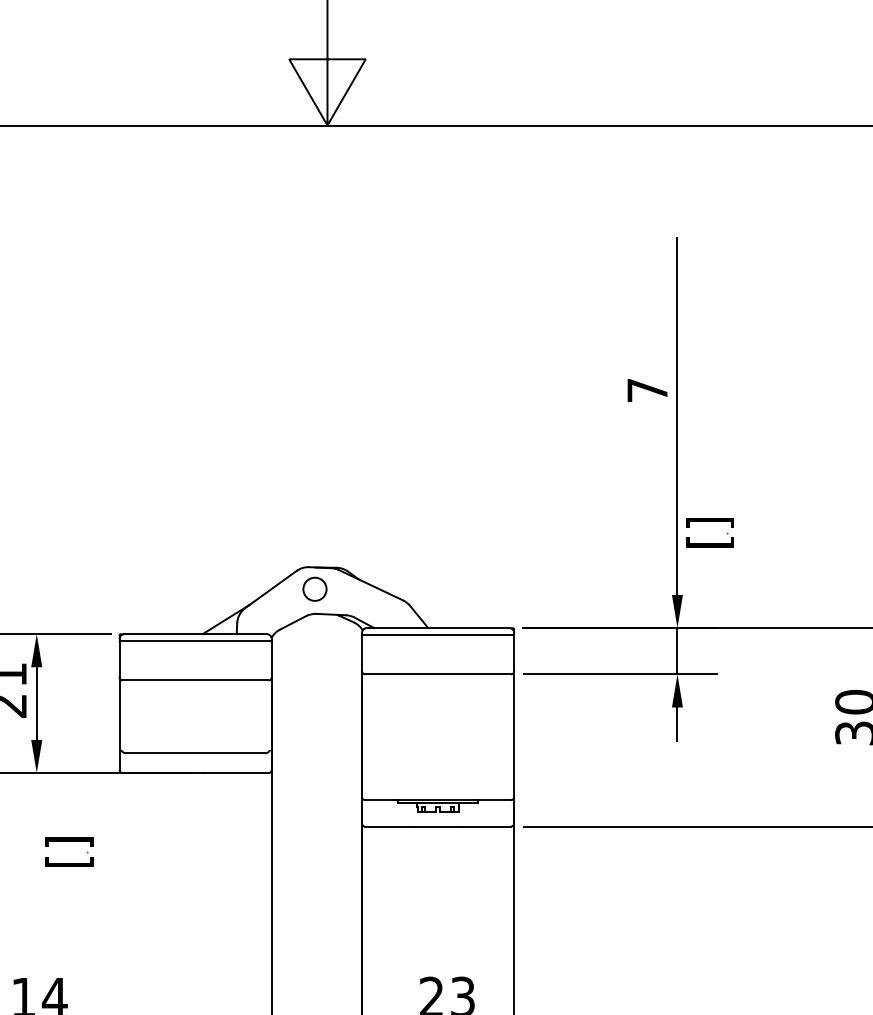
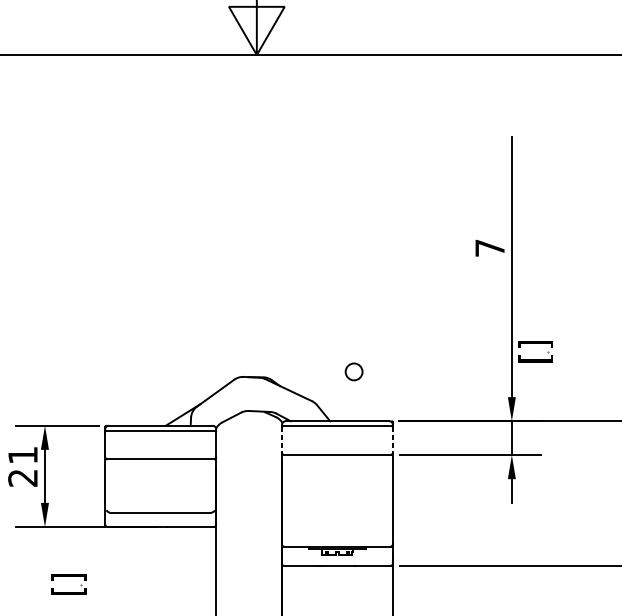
circle: (314, 588) -> (353, 371), moved
line: (361, 654) -> (281, 440), solid -> dashed
line: (514, 654) -> (393, 440), solid -> dashed

